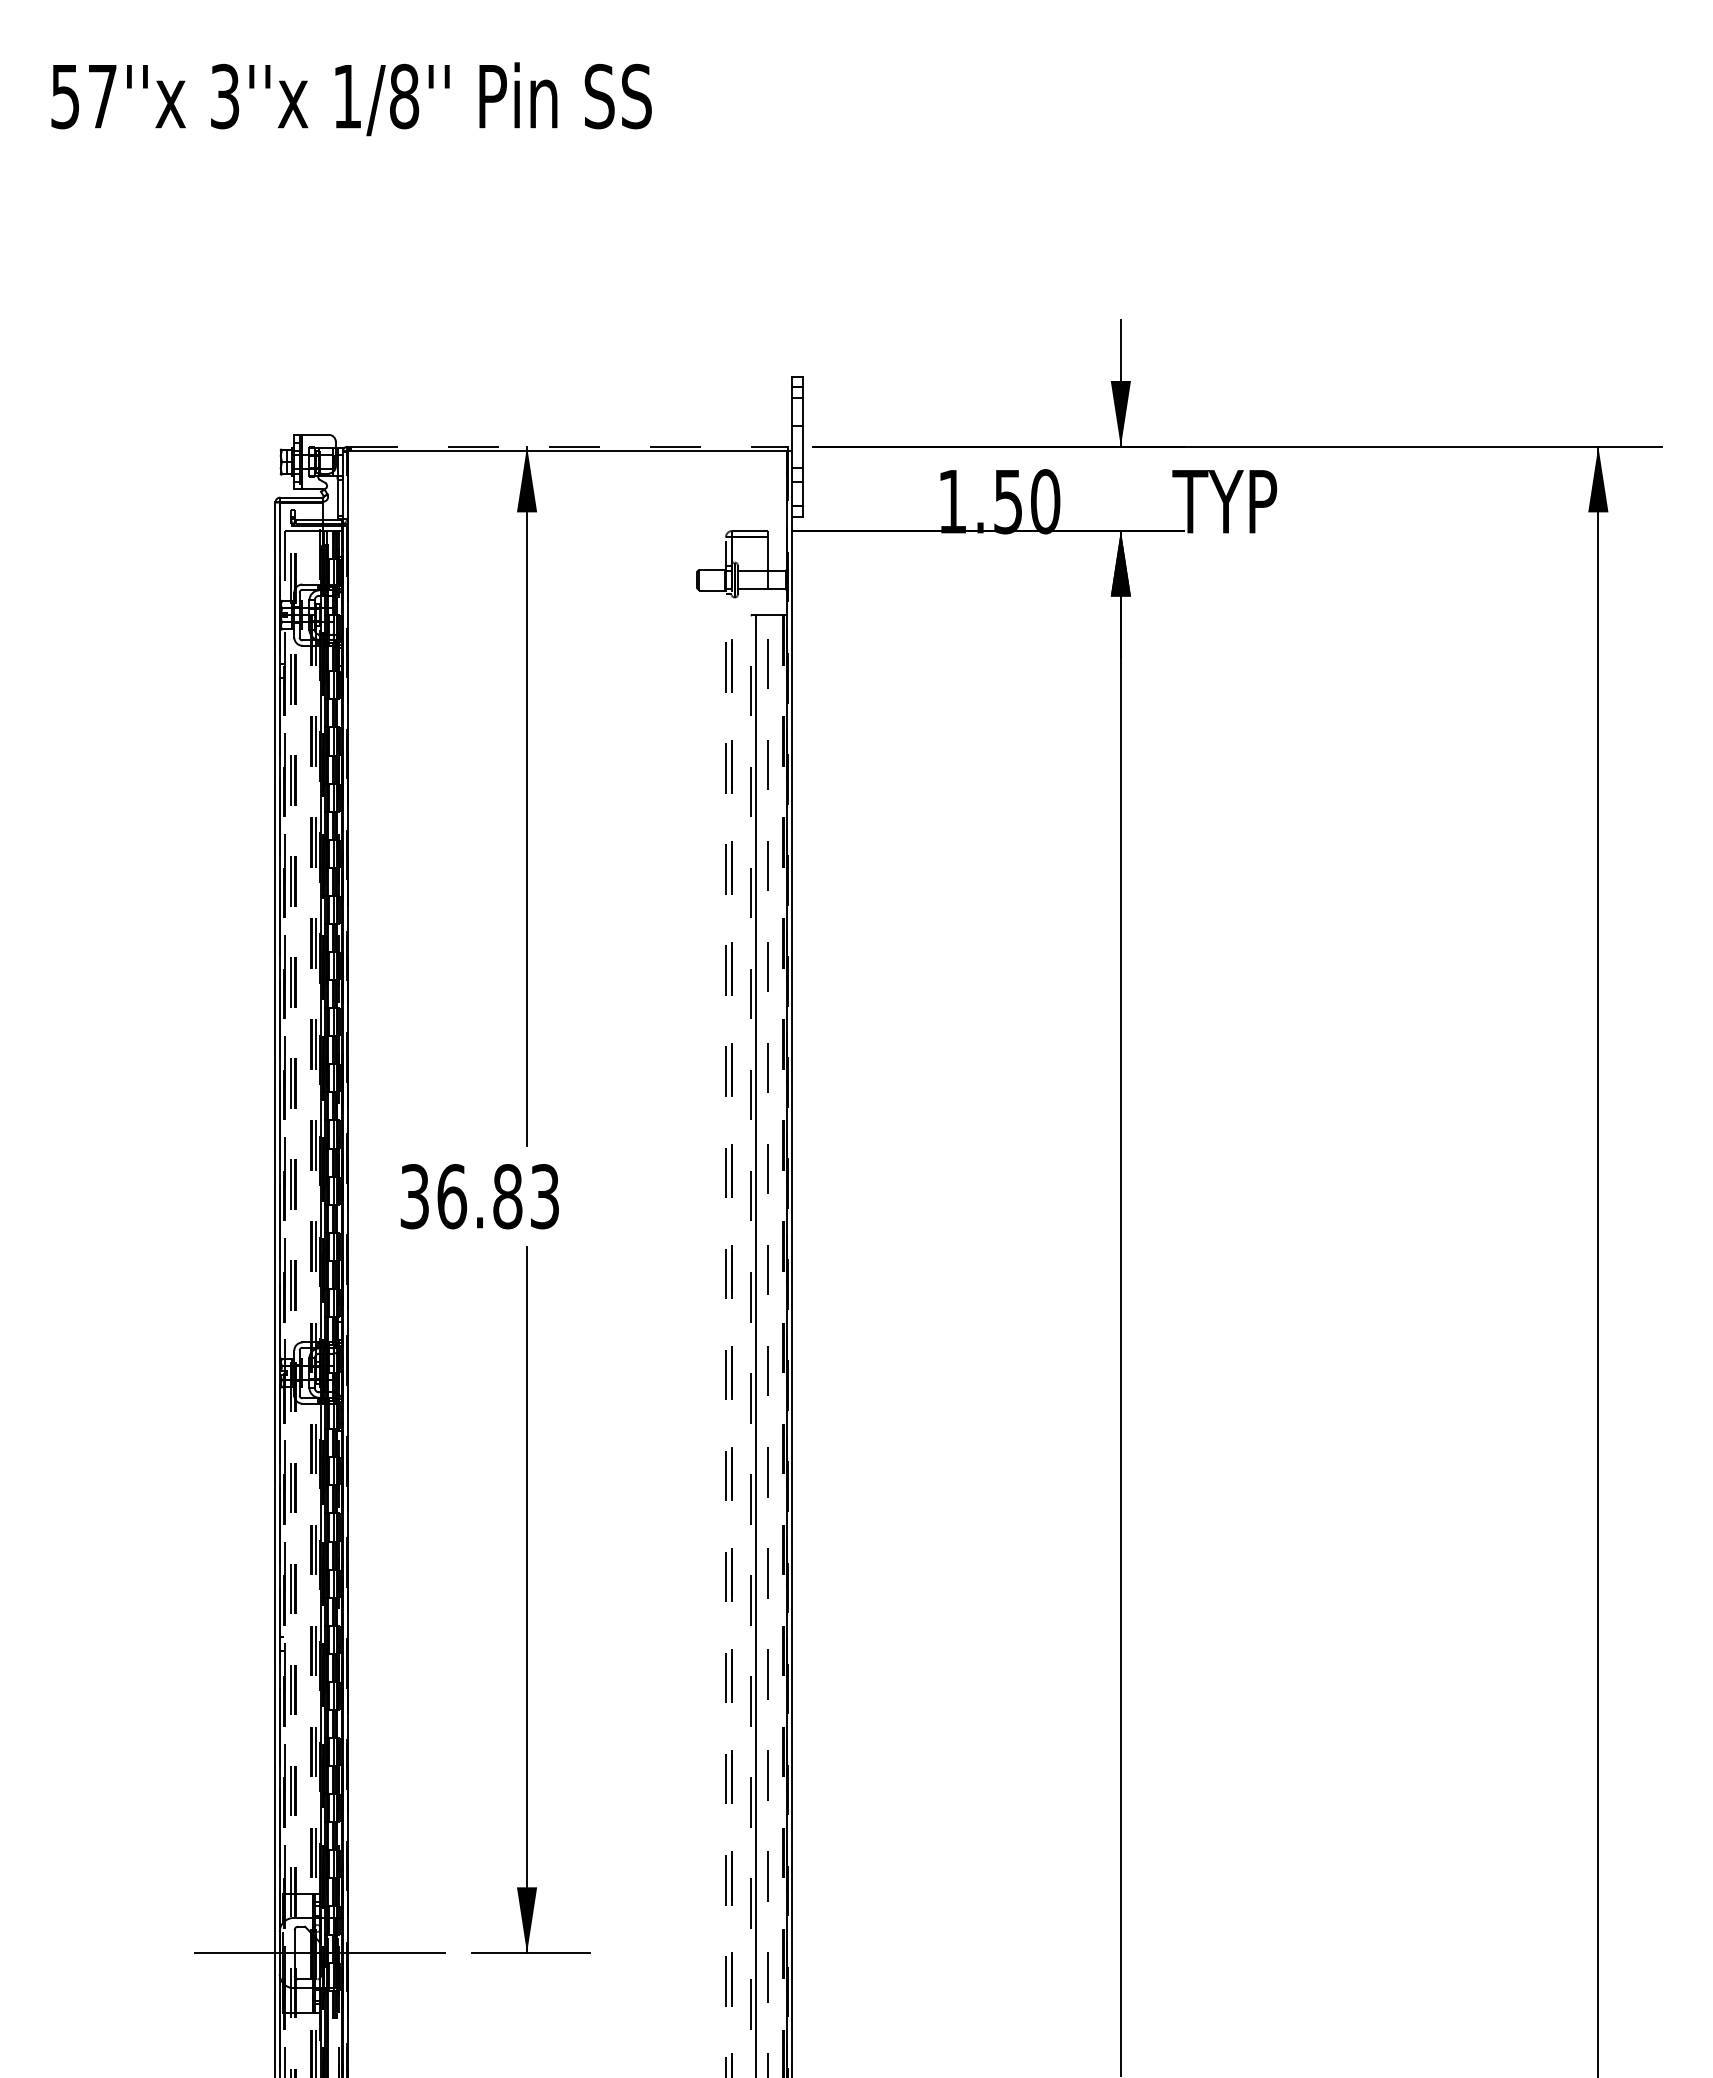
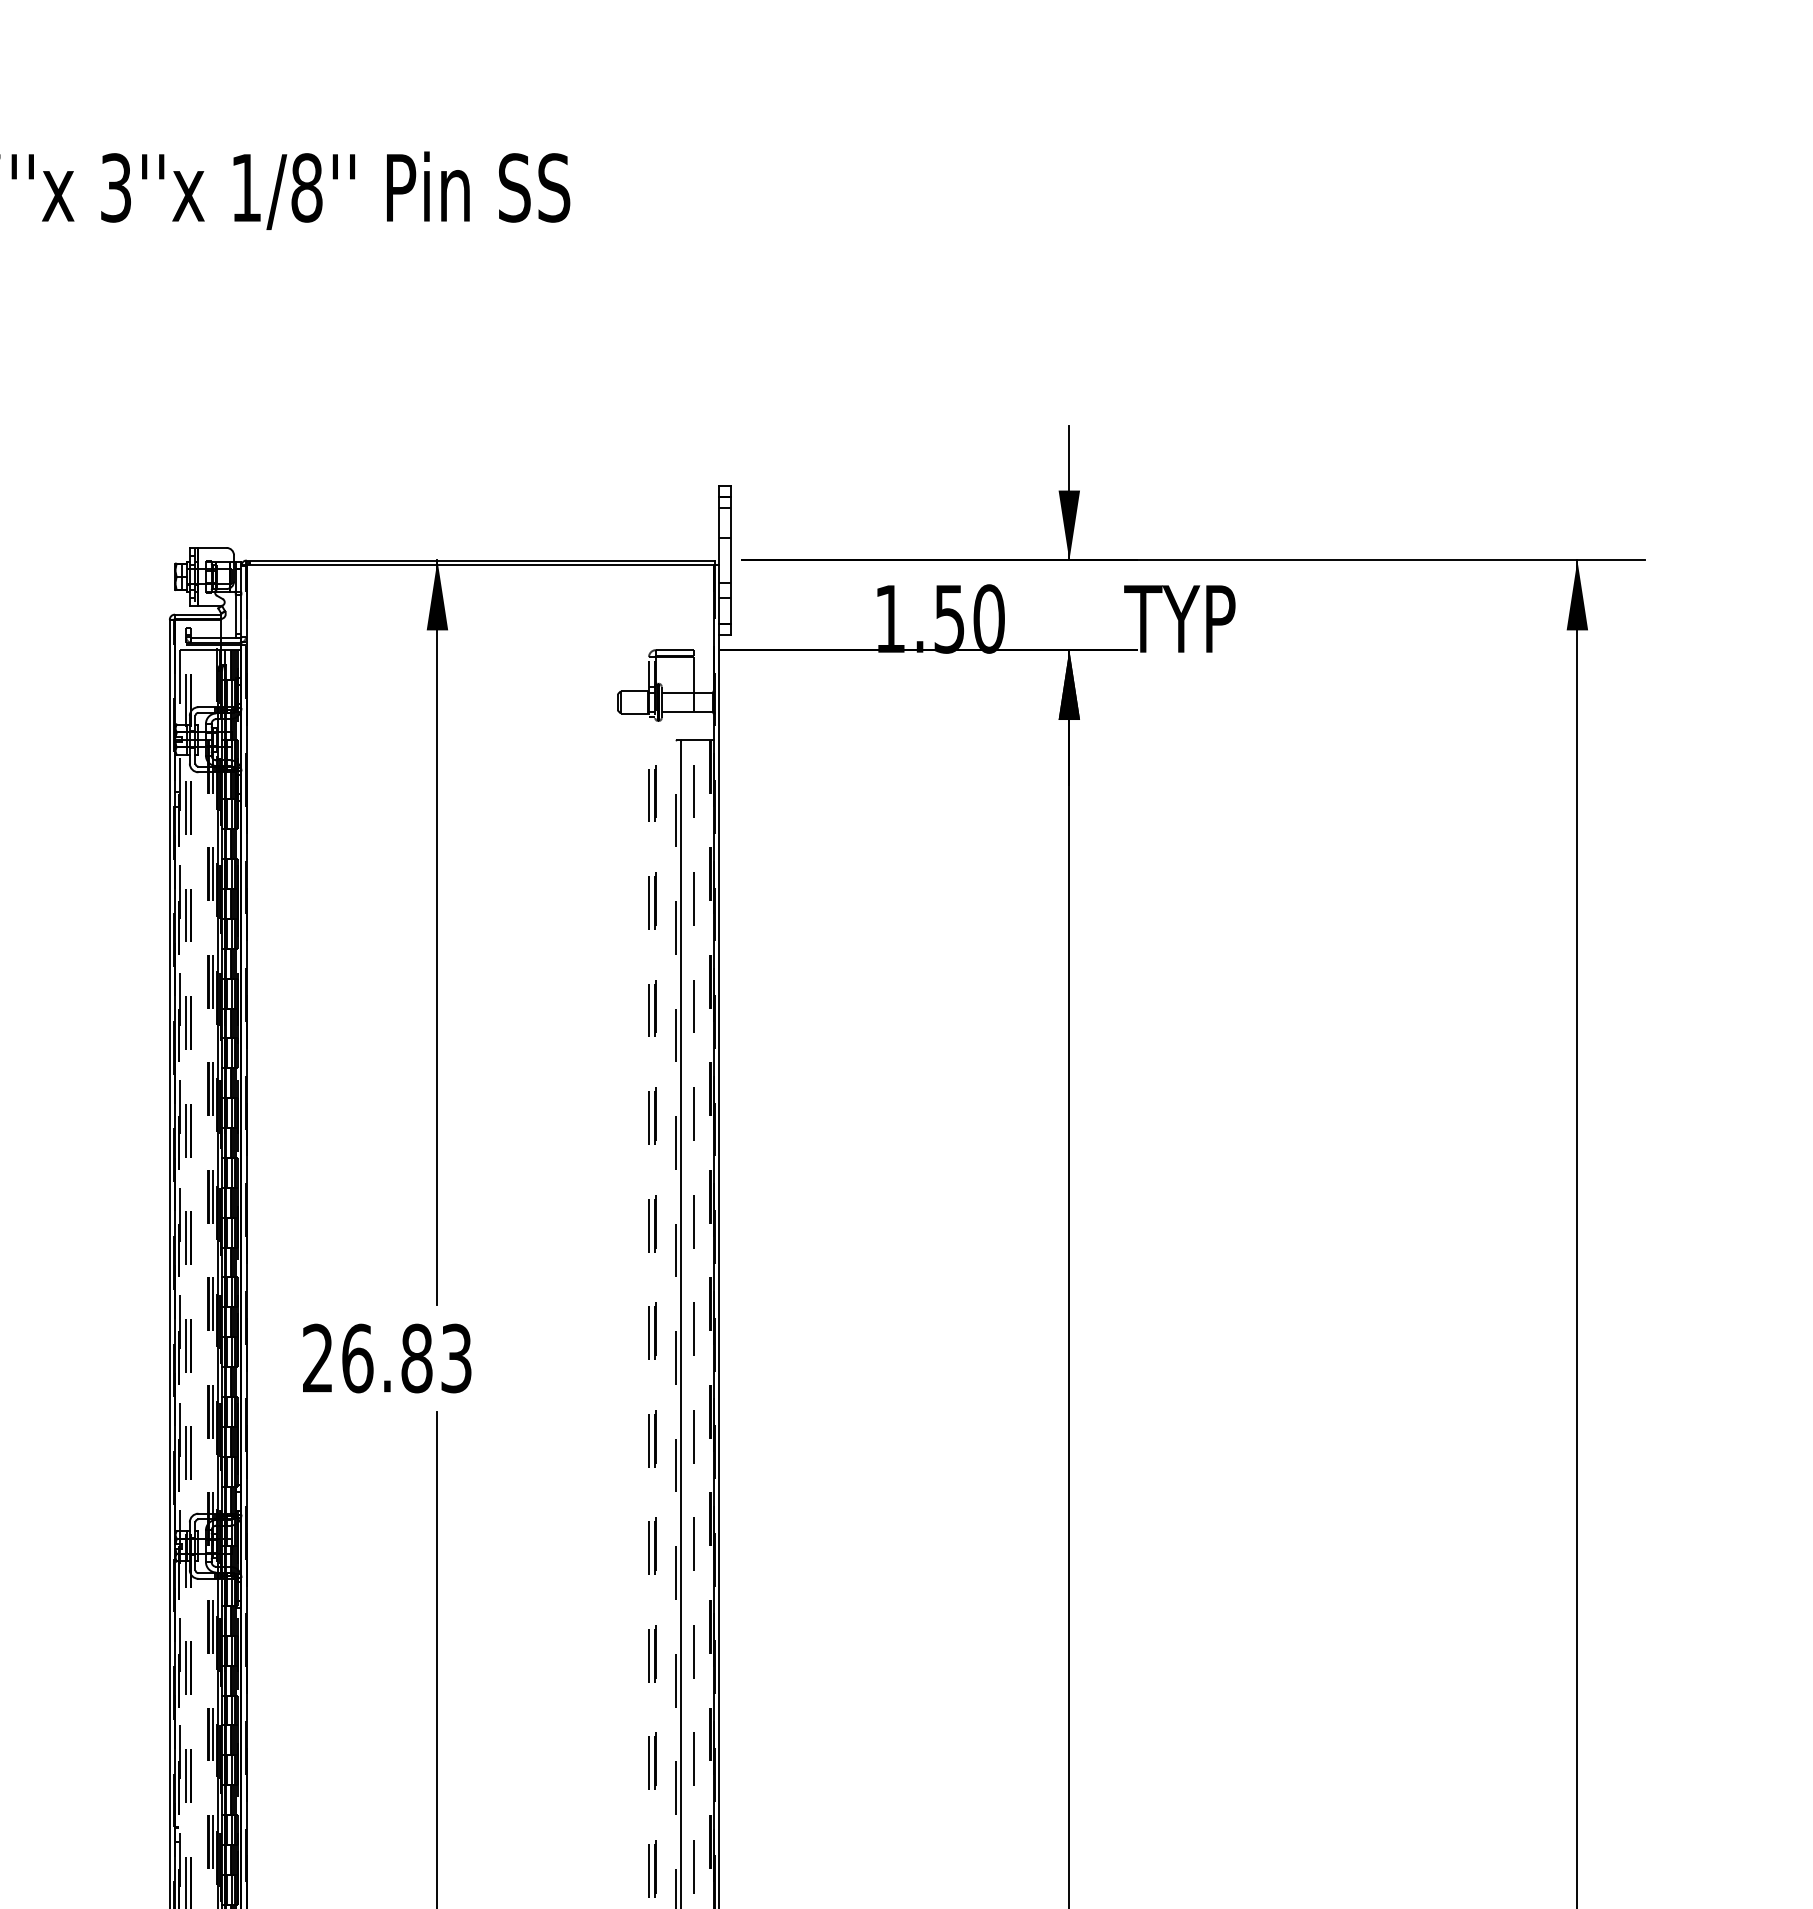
line: (567, 446) -> (480, 560), dashed -> solid
text: (414, 1196) -> (317, 1358), 36.83 -> 26.83

